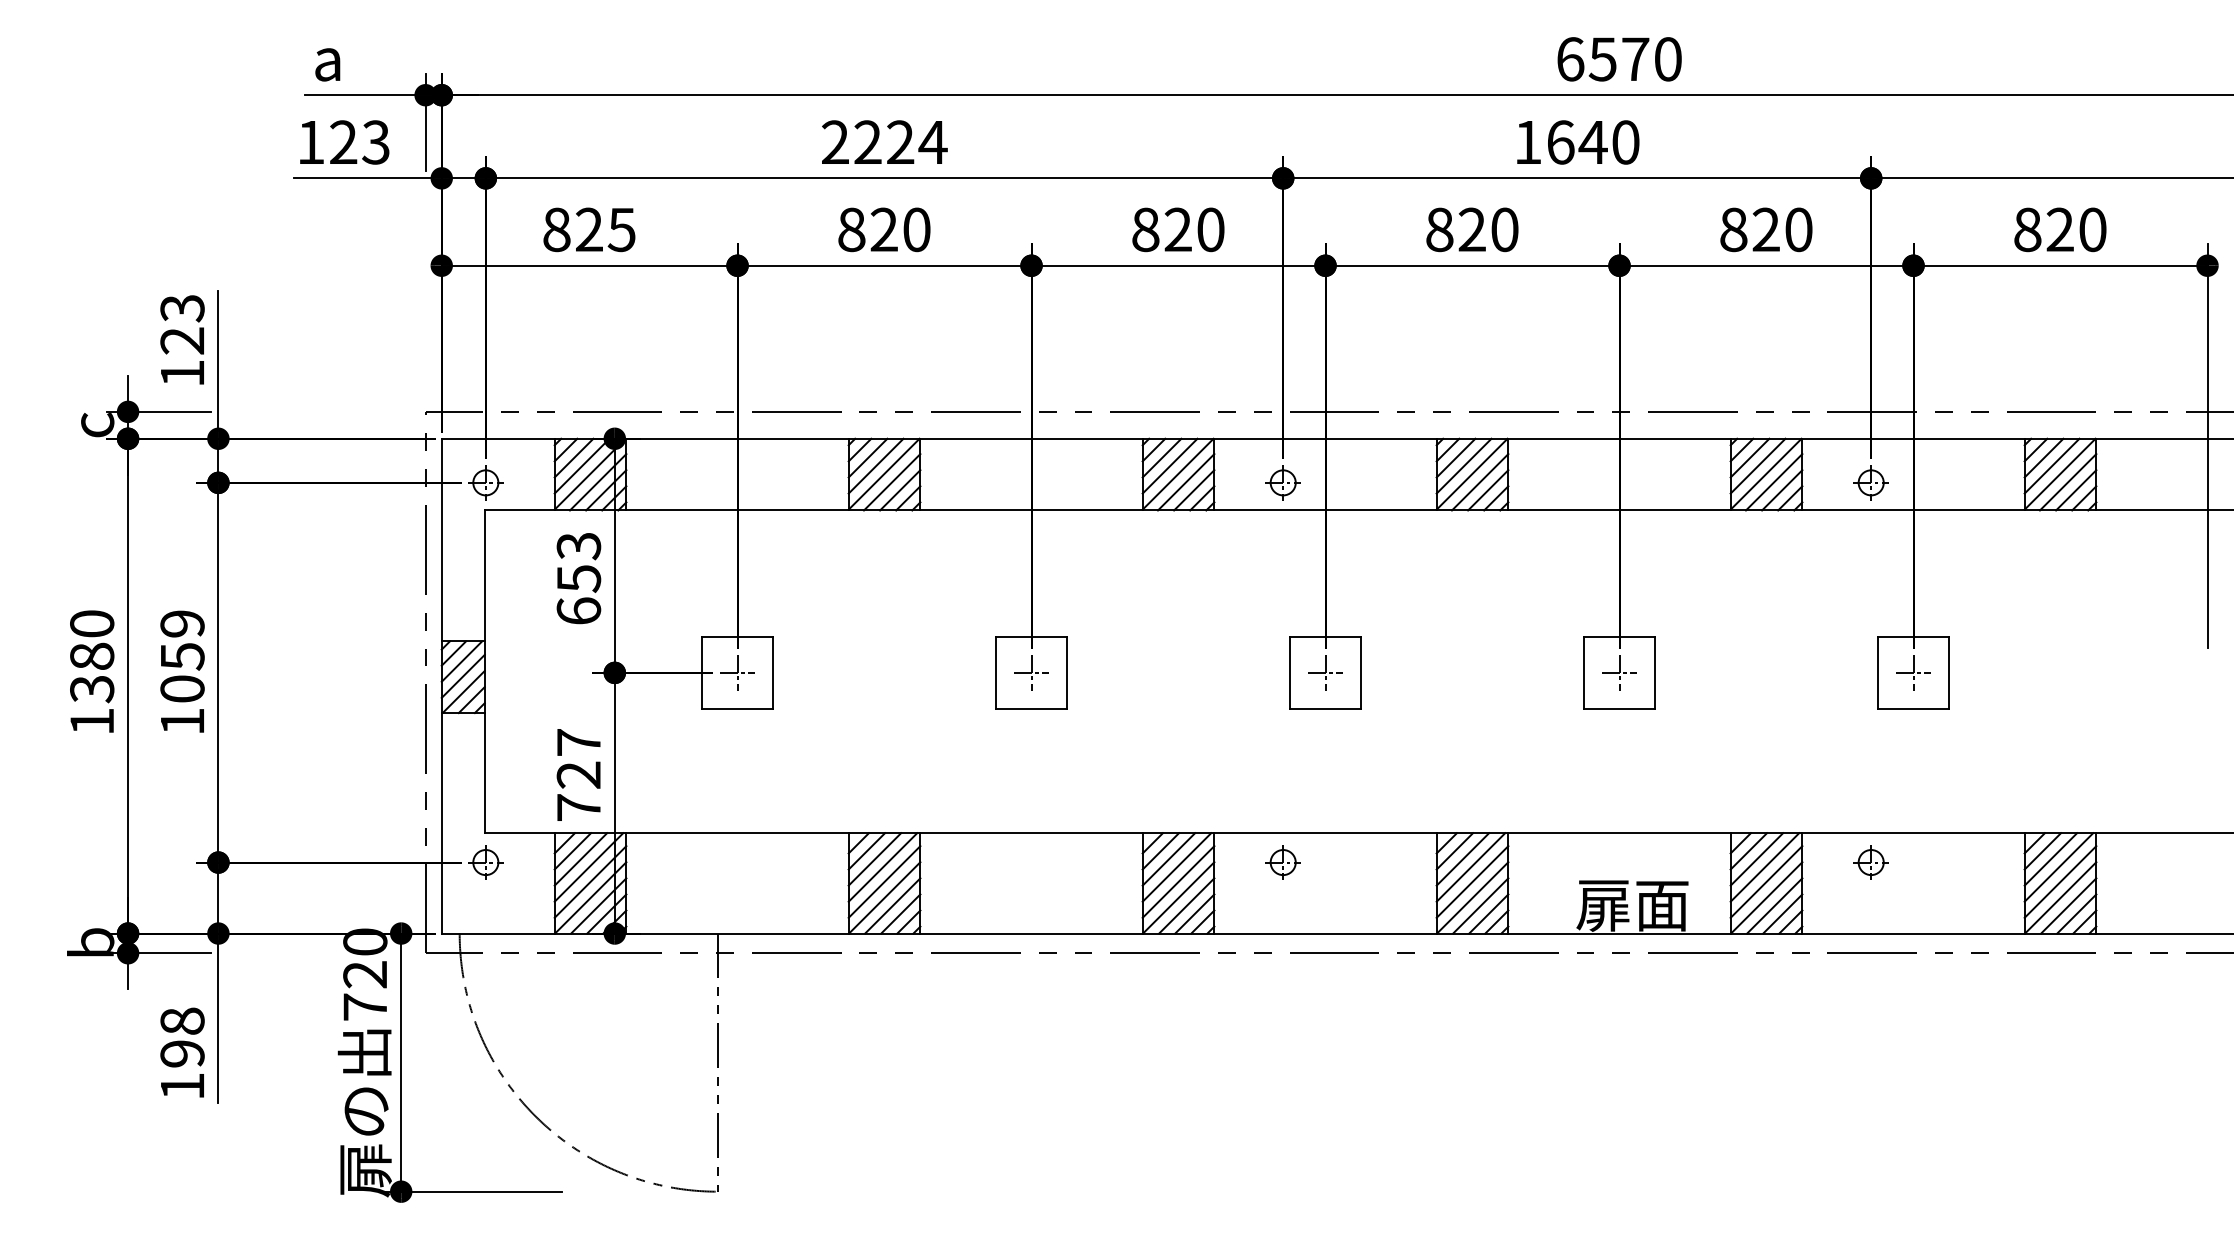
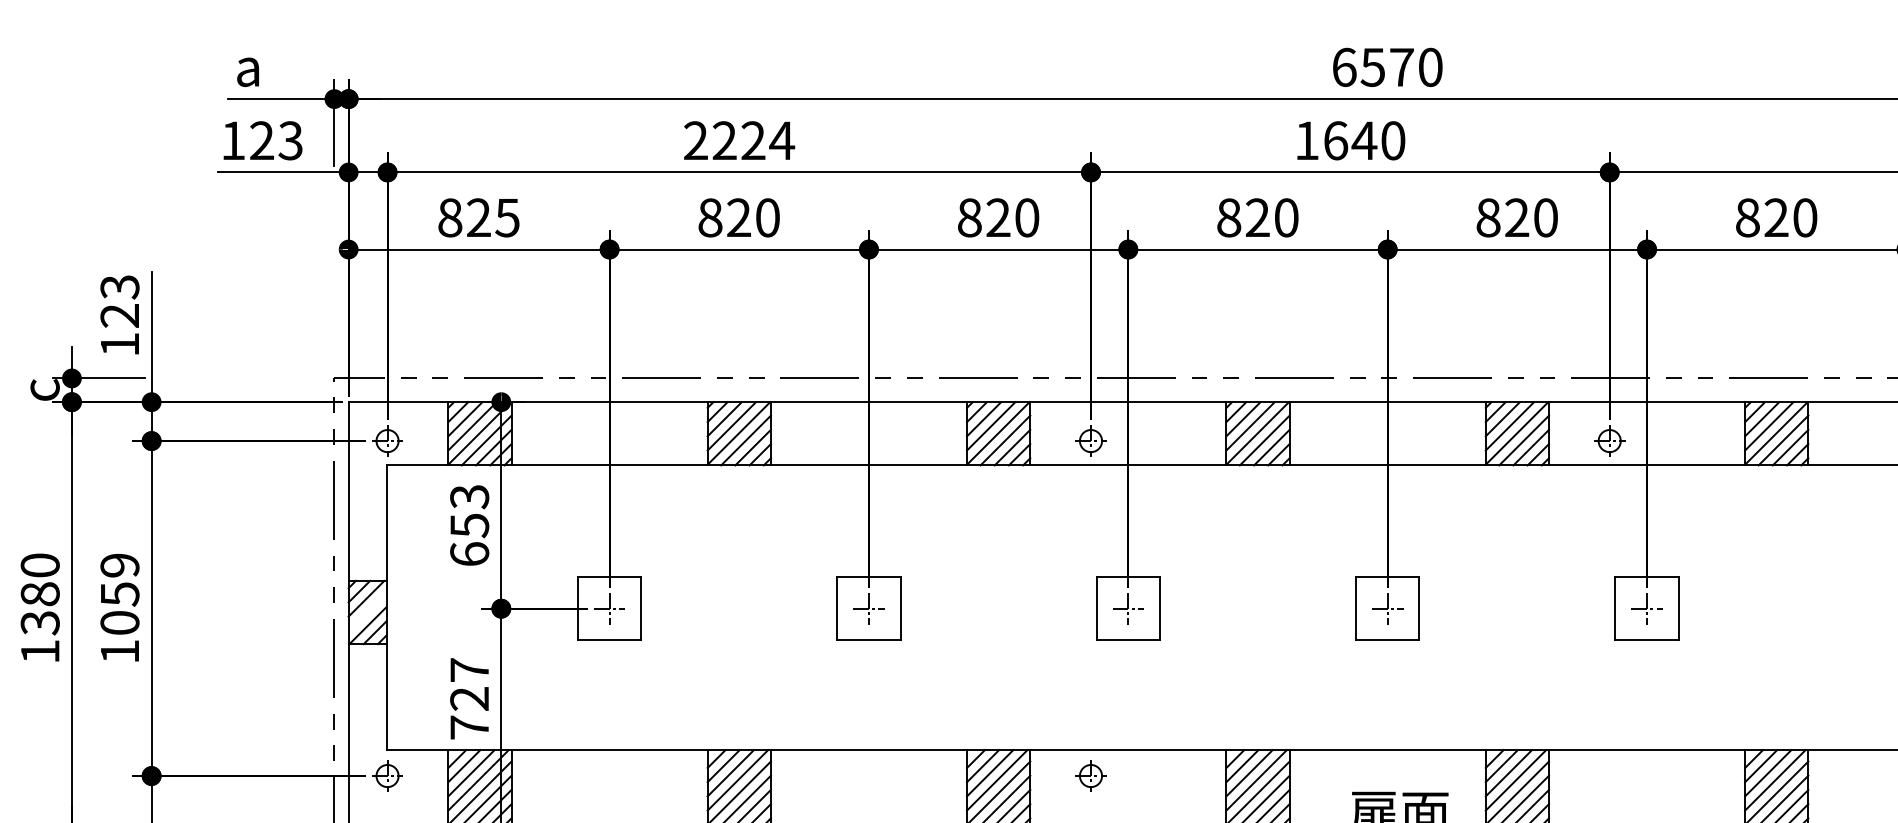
line: (462, 675) -> (366, 611), removed
part: (1870, 862) -> (1609, 775), removed

